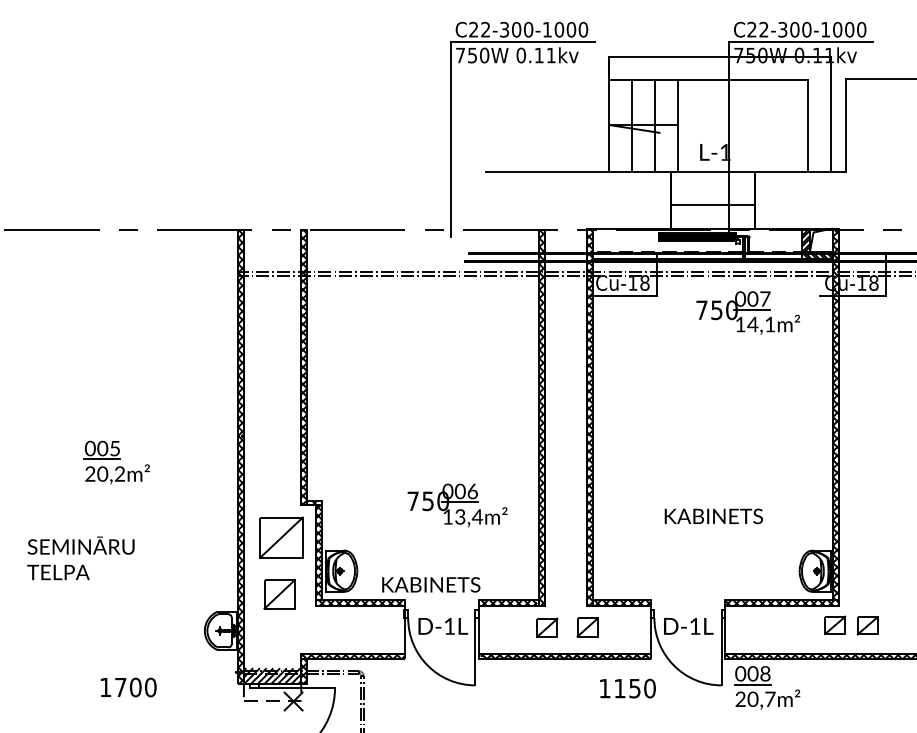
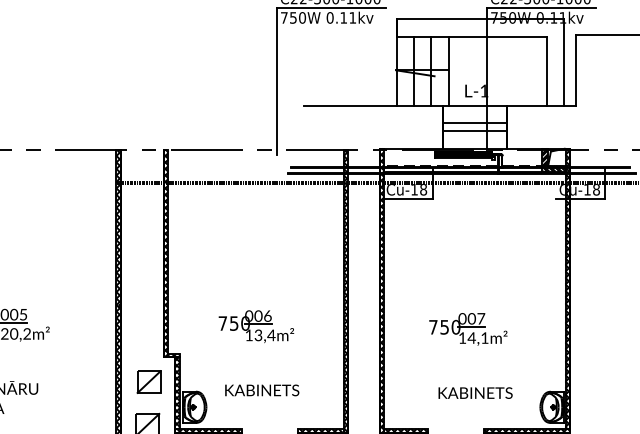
line: (713, 195) -> (475, 123), added
part: (747, 312) -> (467, 328), moved
part: (457, 505) -> (256, 326), moved
text: (713, 516) -> (475, 393), moved
part: (281, 537) -> (149, 381), size x0.71
text: (431, 584) -> (262, 390), moved

